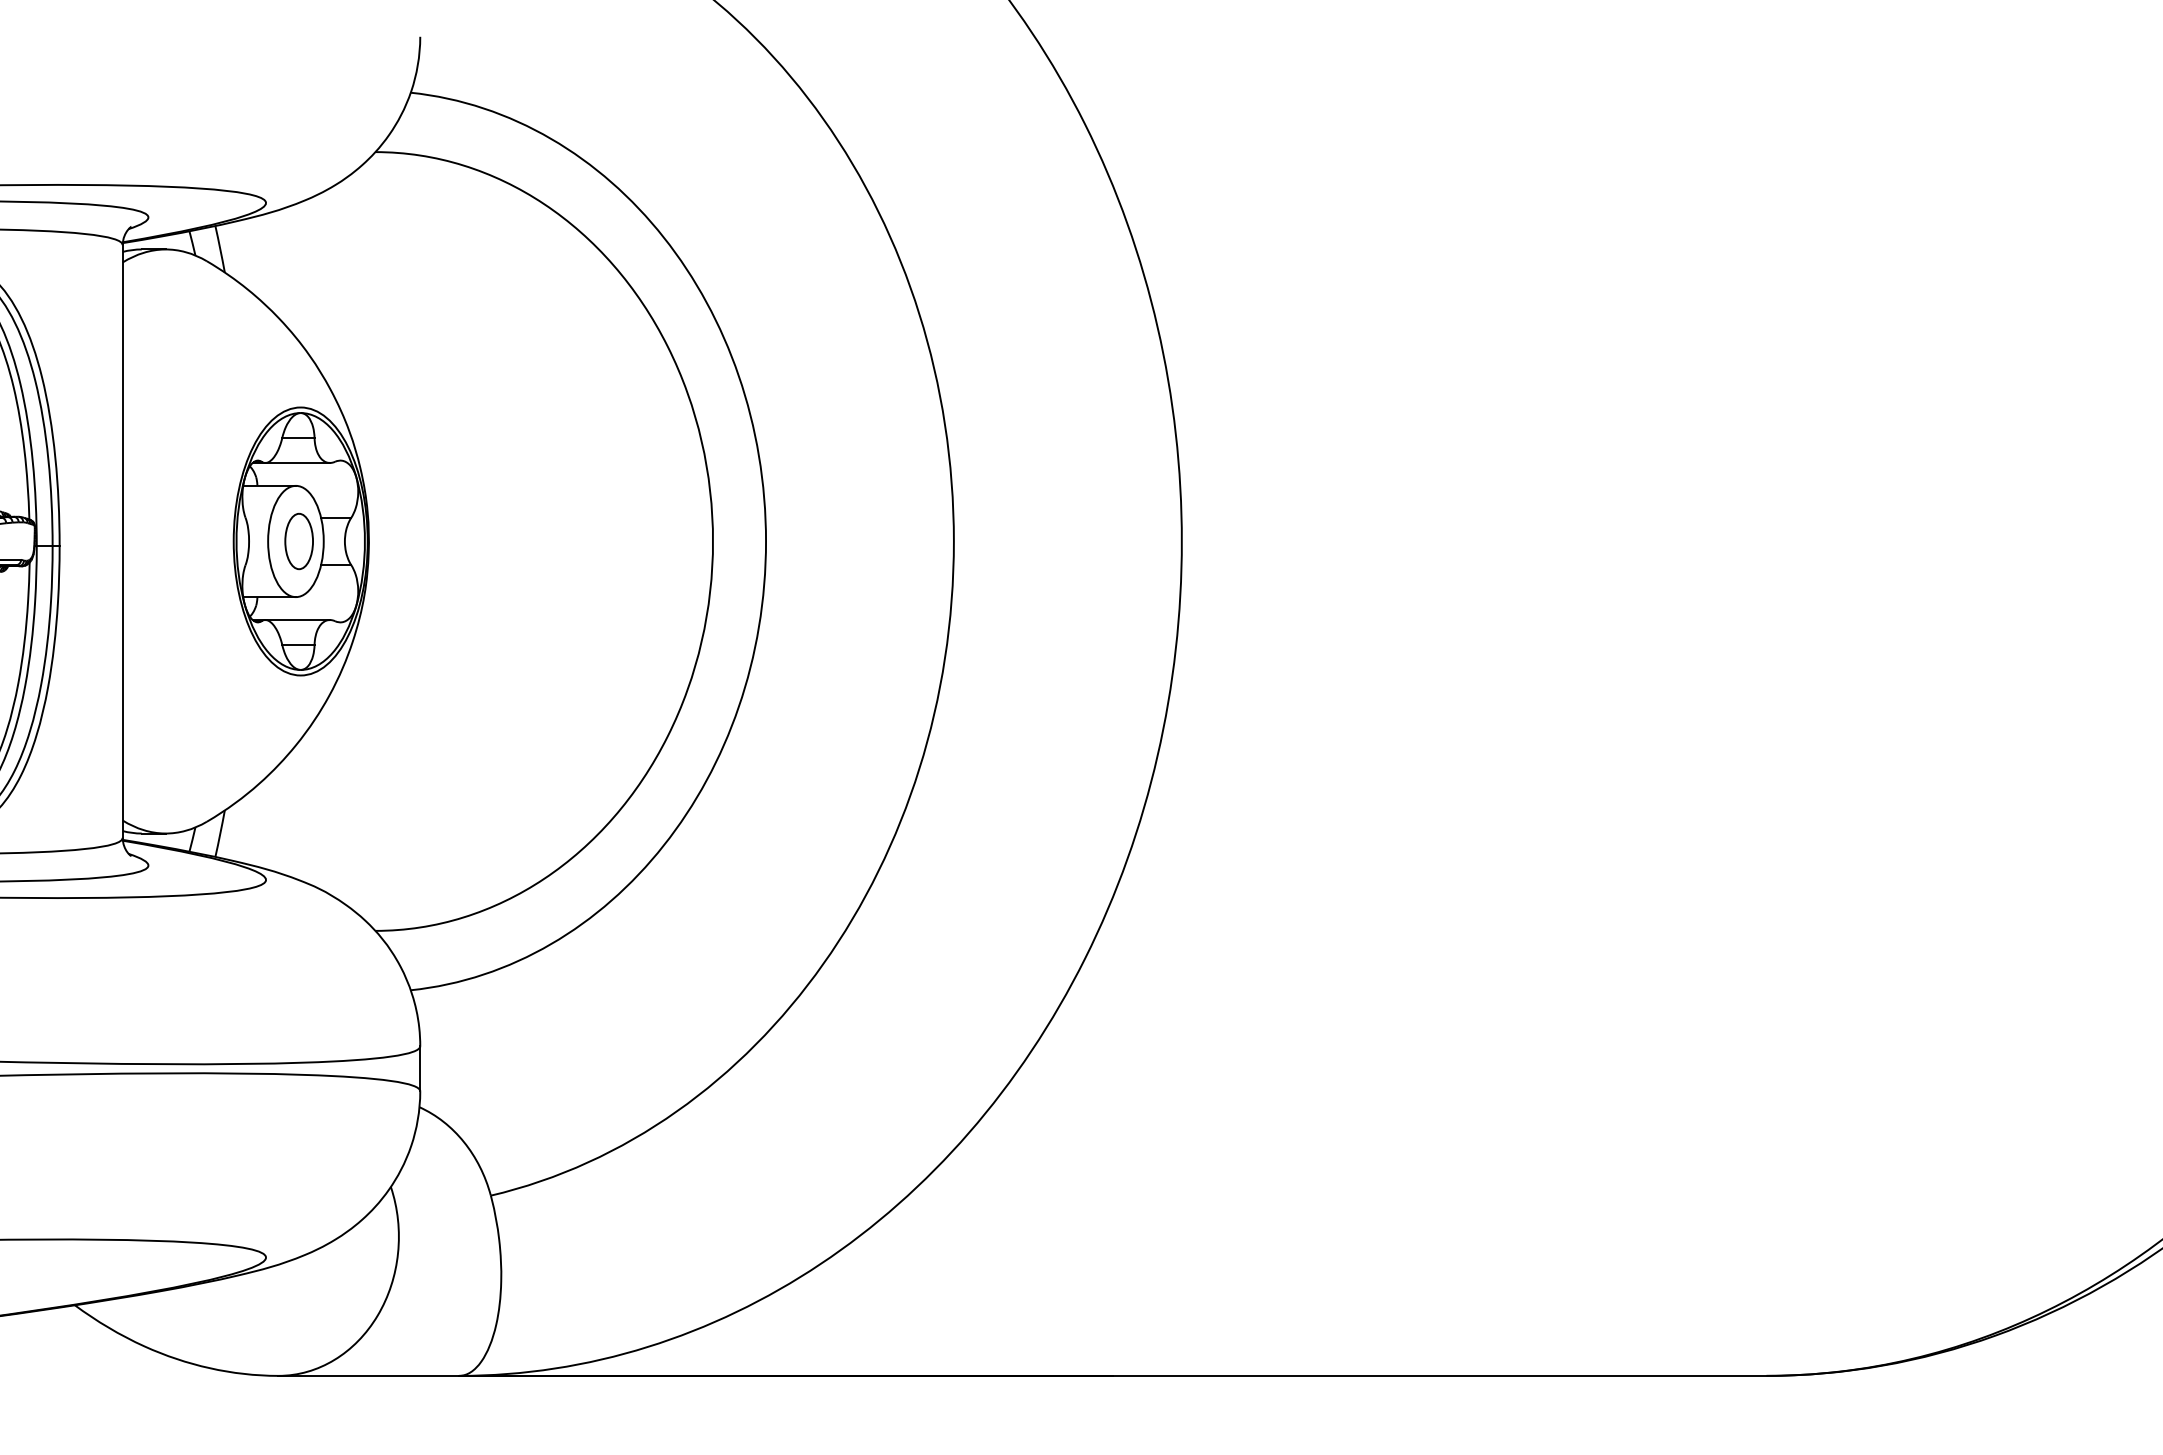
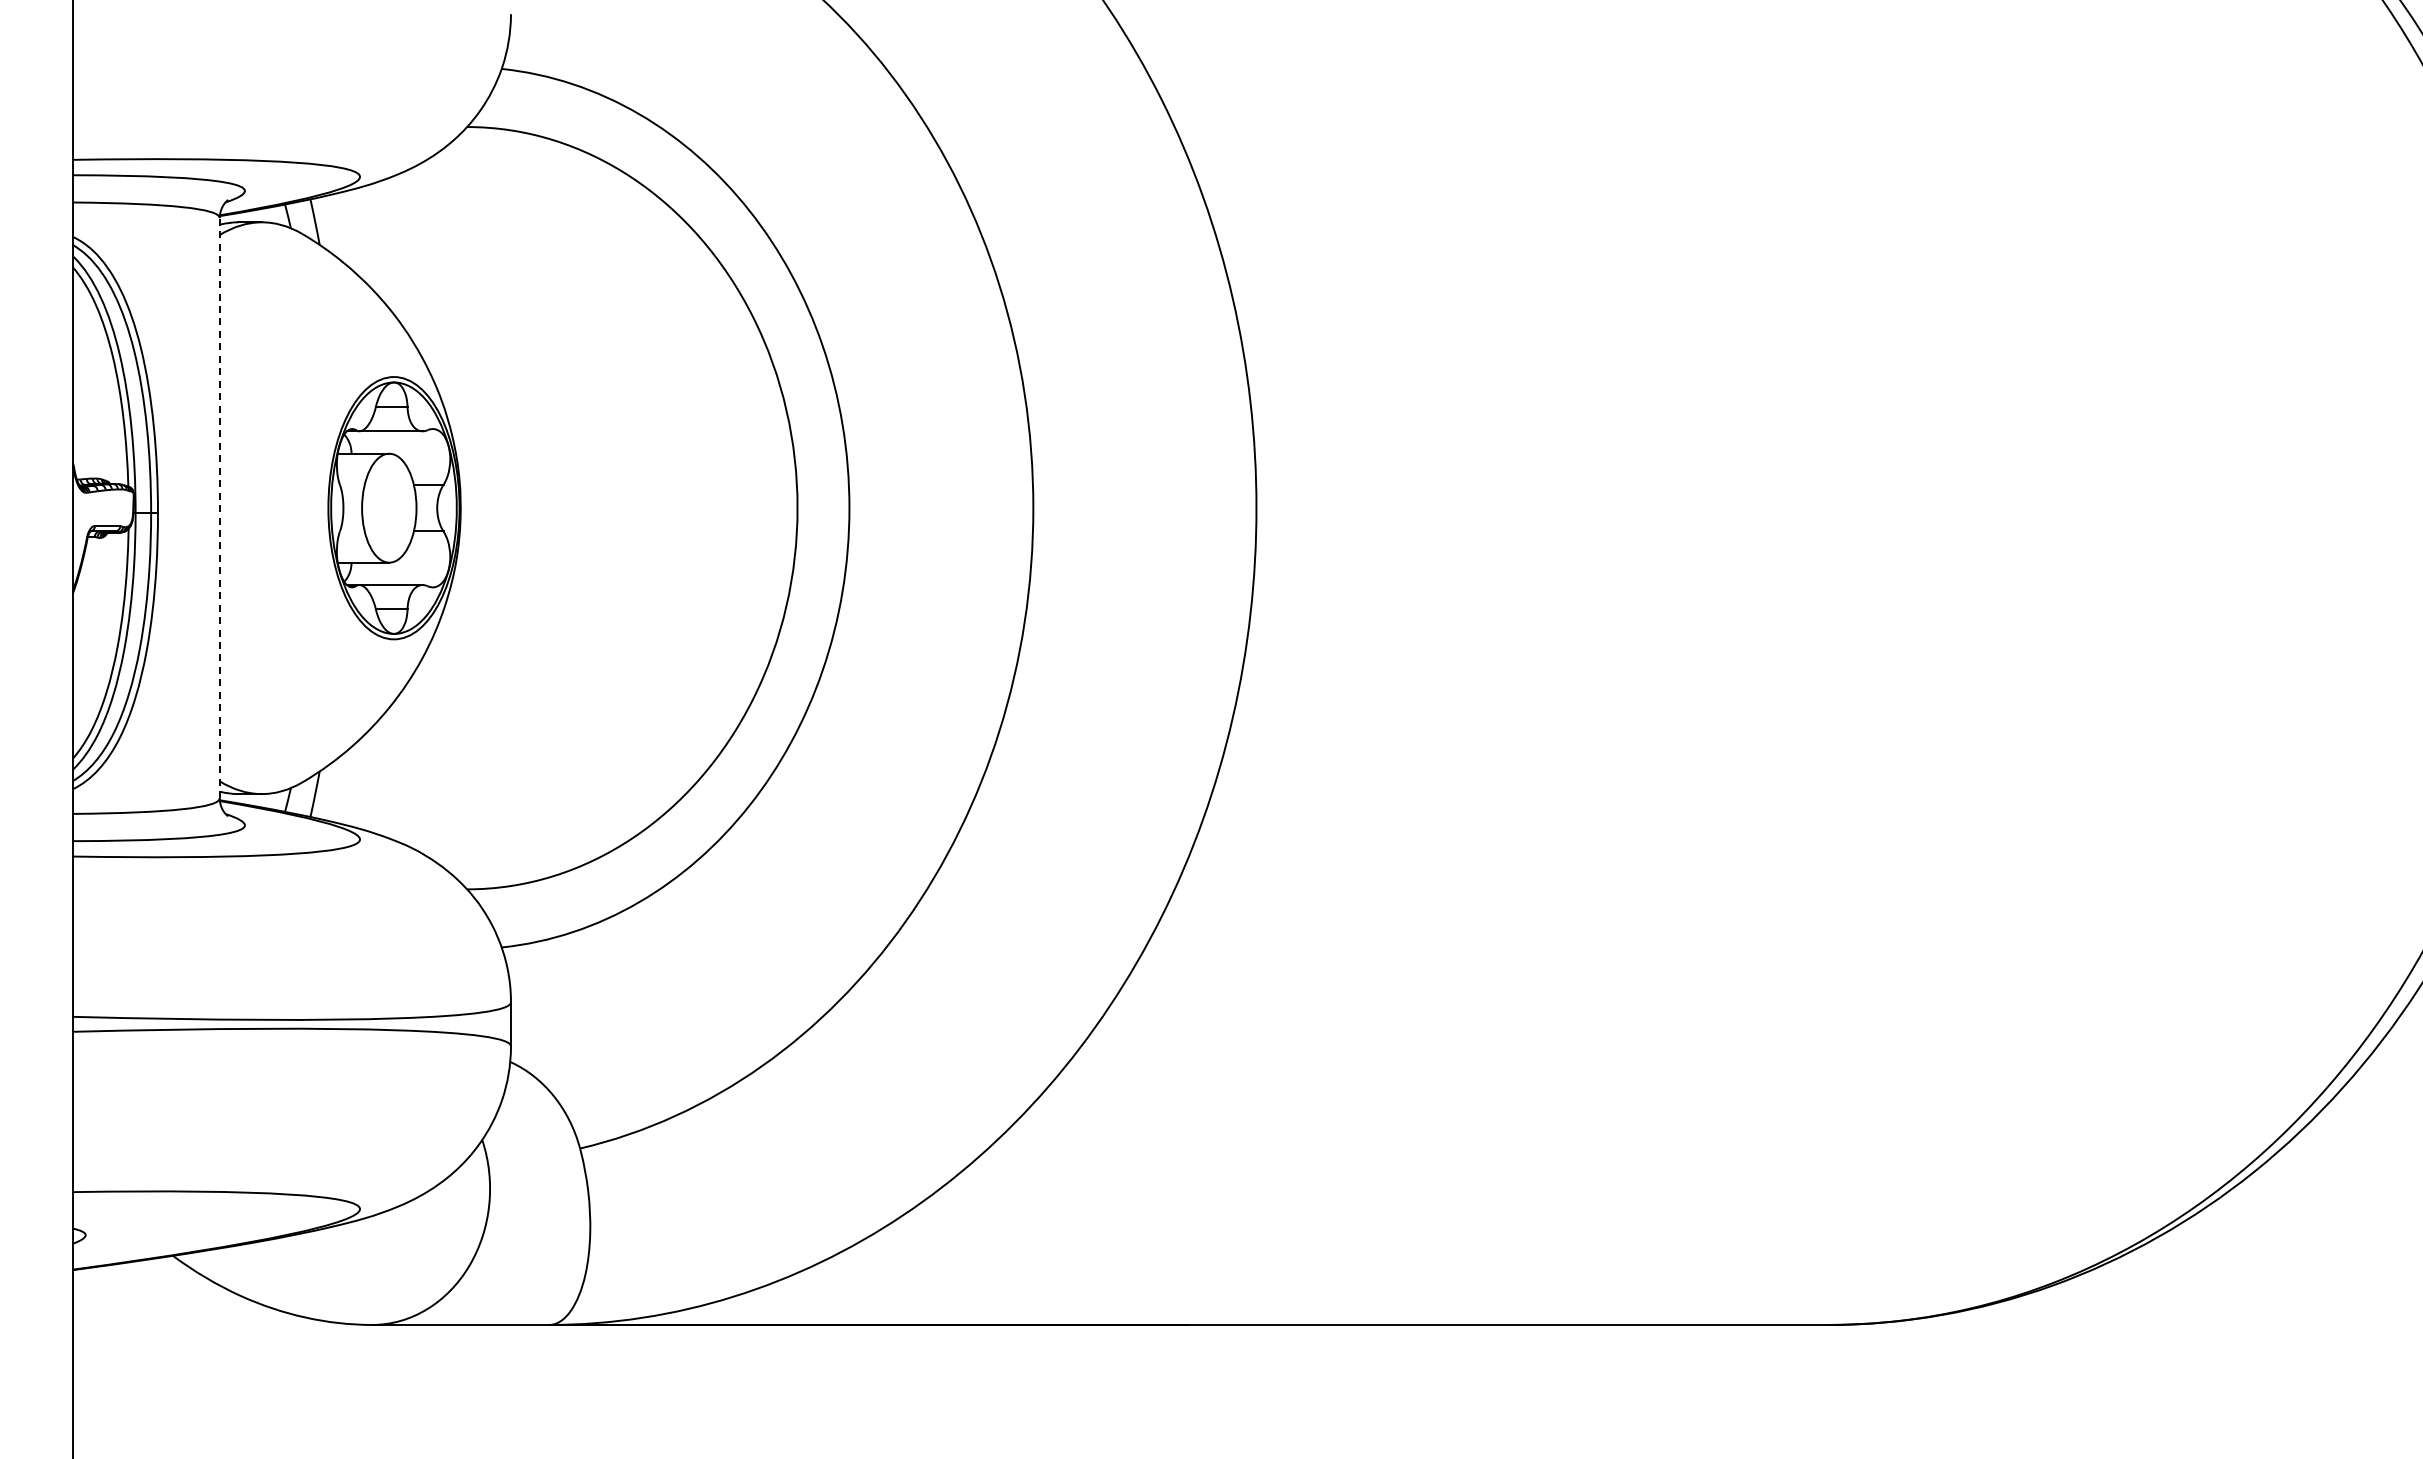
line: (122, 540) -> (219, 507), solid -> dashed
part: (299, 541) -> (392, 508), removed

